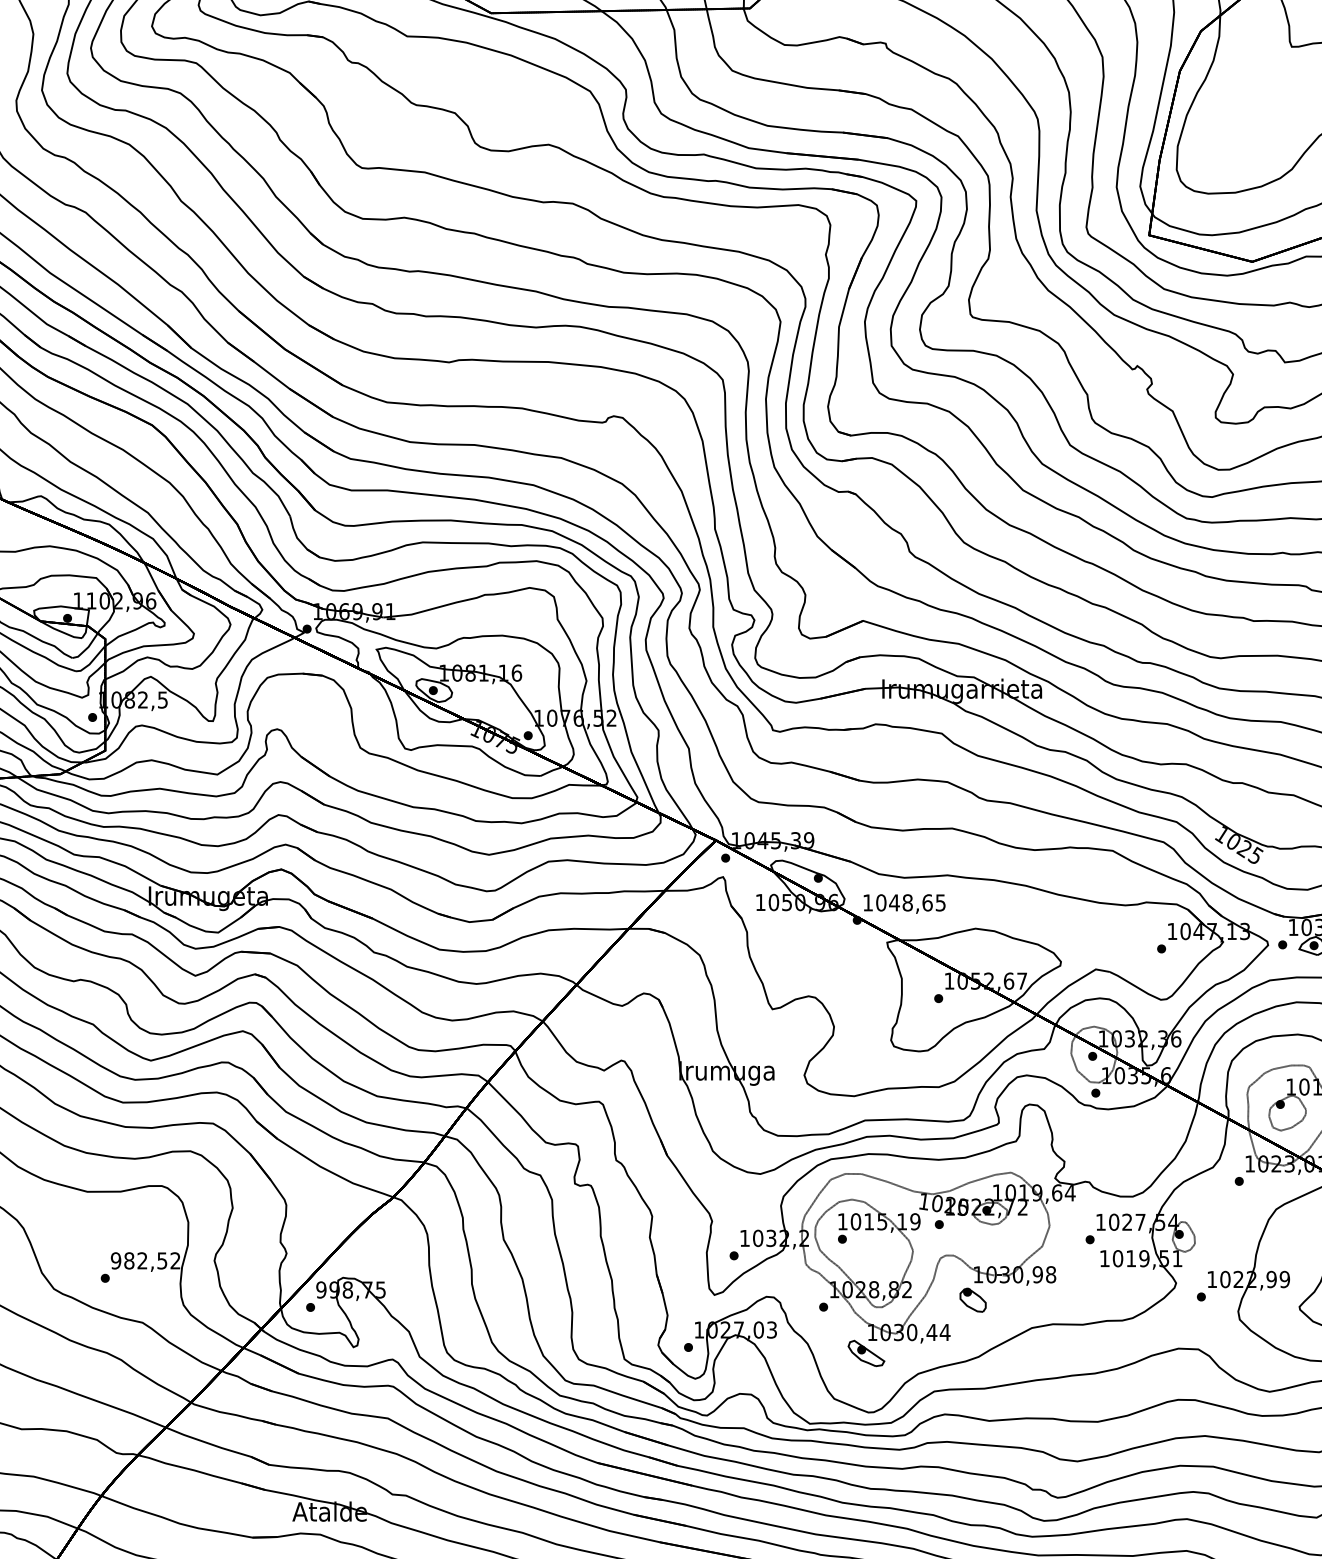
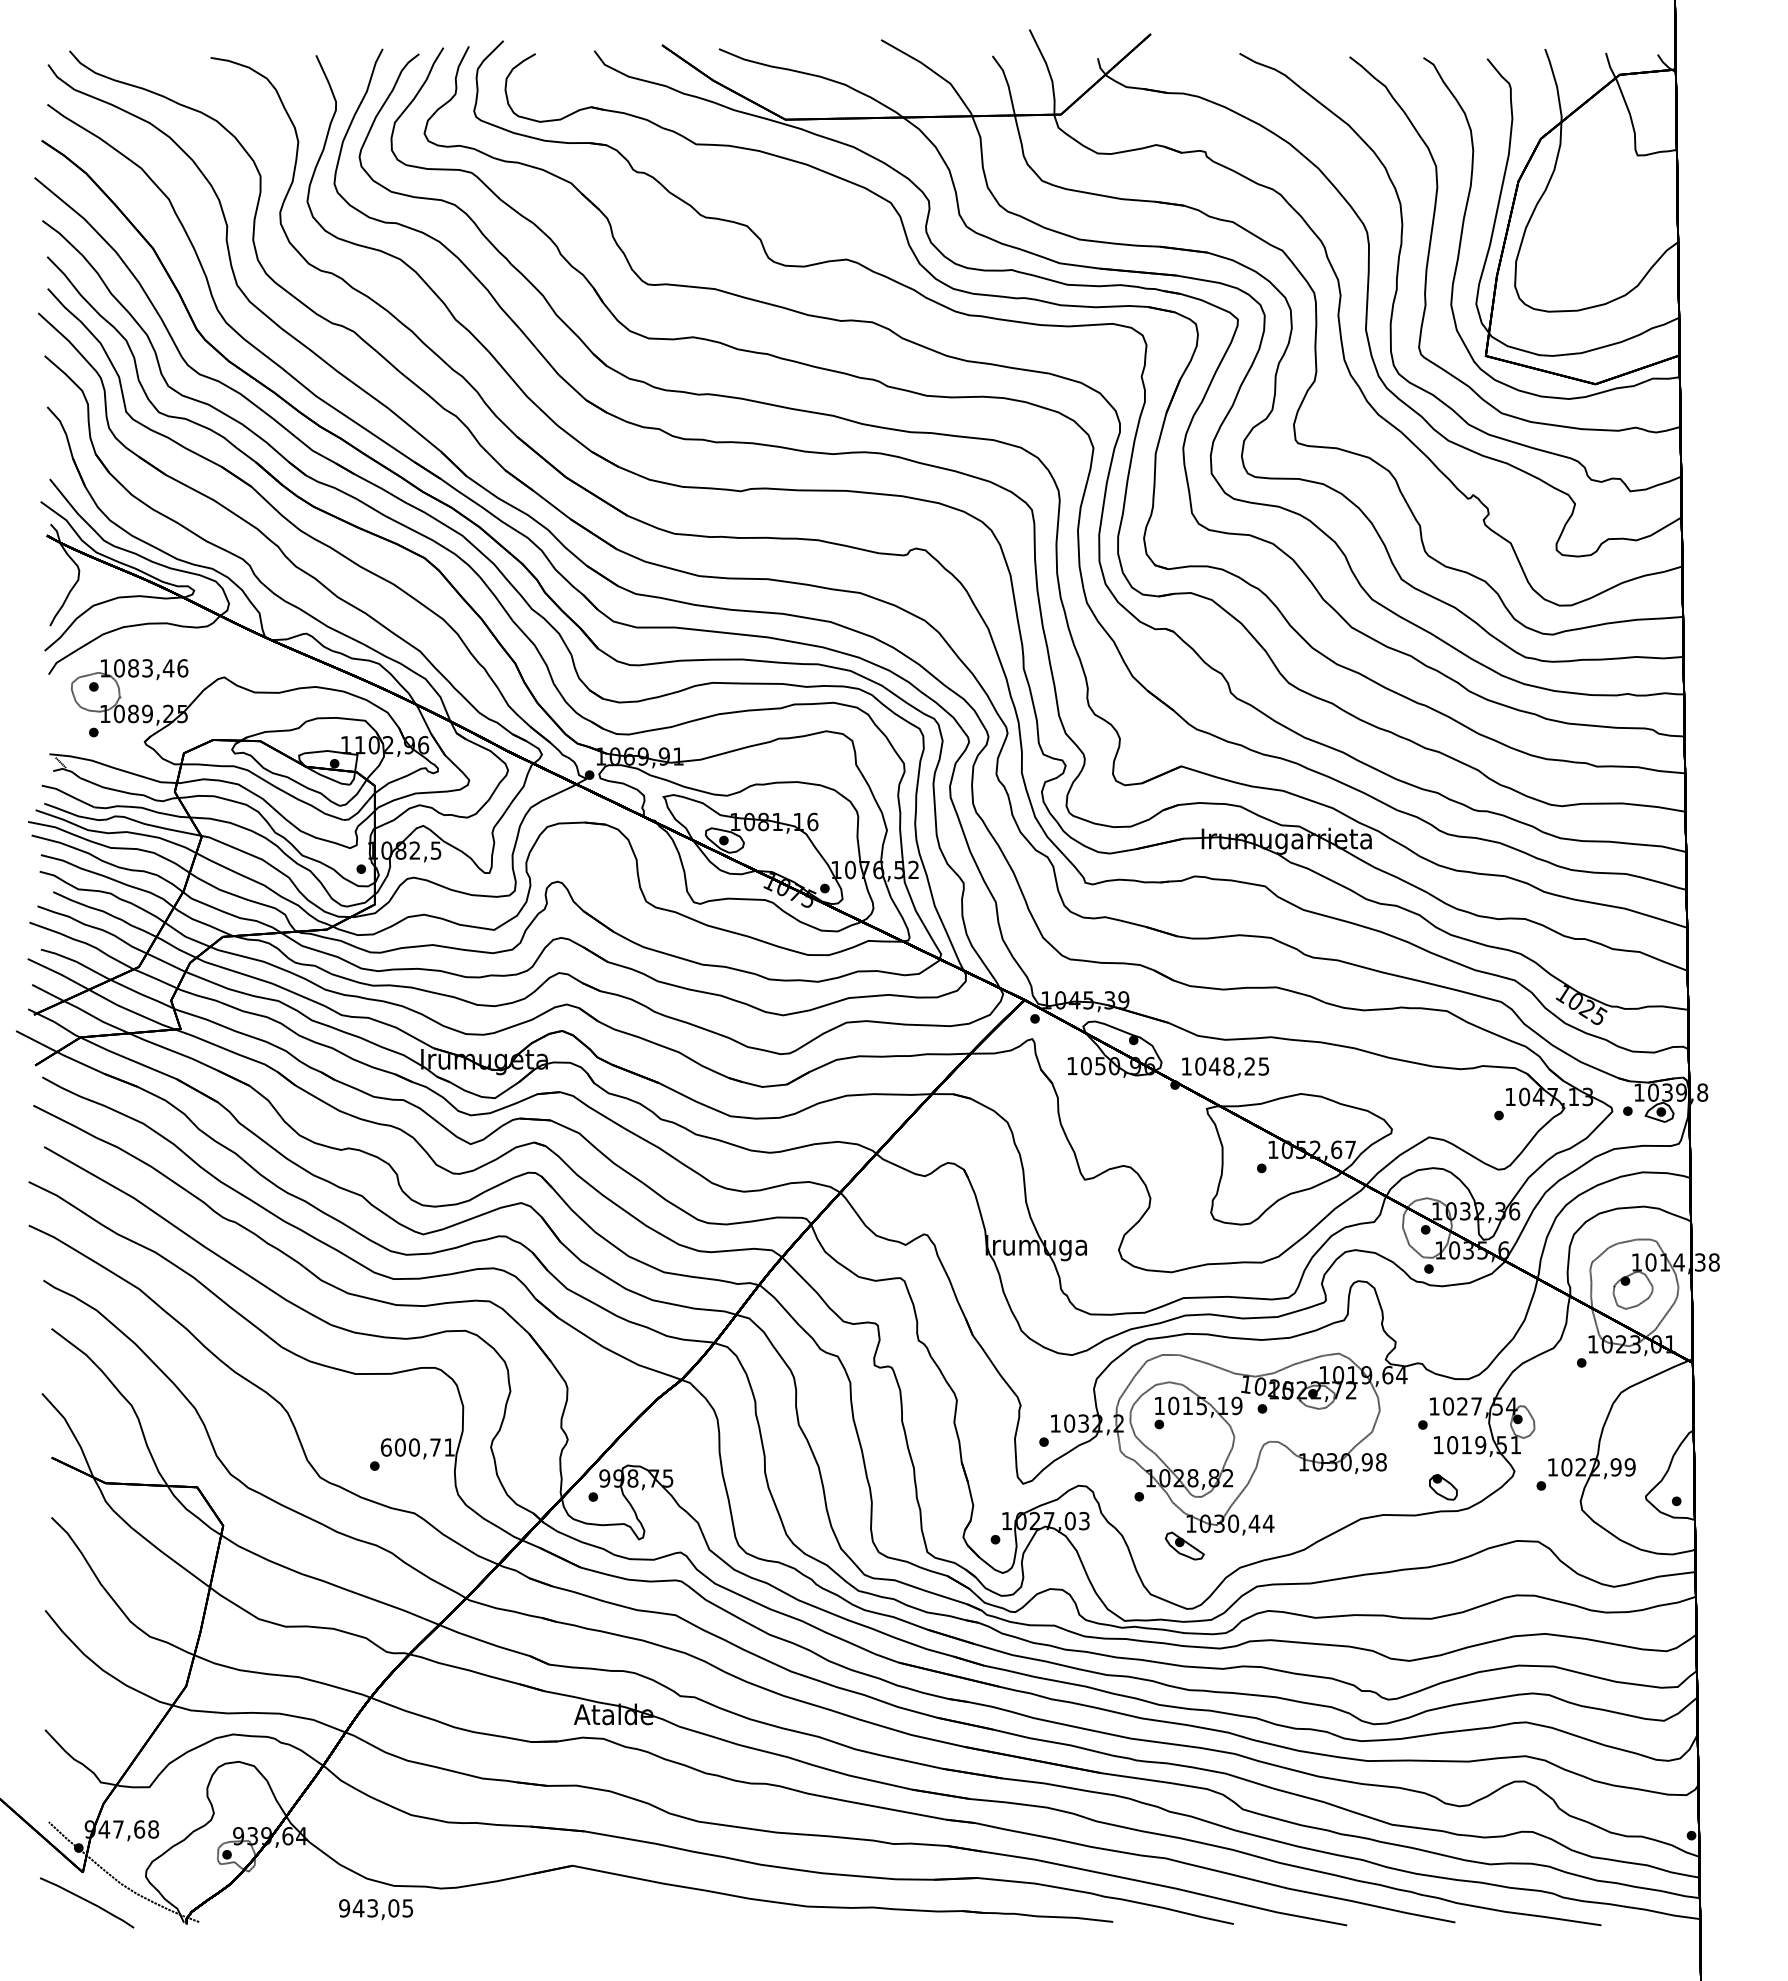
text: (927, 902) -> (1249, 1066), 1048,65 -> 1048,25
text: (145, 1260) -> (417, 1447), 982,52 -> 600,71
part: (973, 1300) -> (1443, 1487), moved

